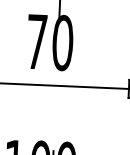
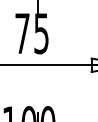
text: (62, 42) -> (41, 33), 70 -> 75

